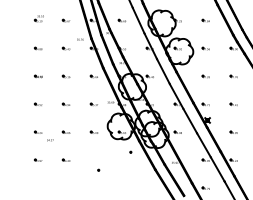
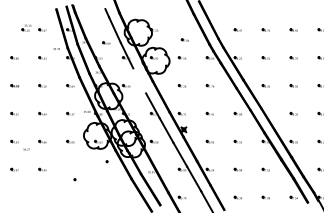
part: (39, 18) -> (26, 27), moved
part: (122, 20) -> (106, 42), moved
part: (205, 20) -> (184, 39), moved
line: (163, 71) -> (139, 80), removed

